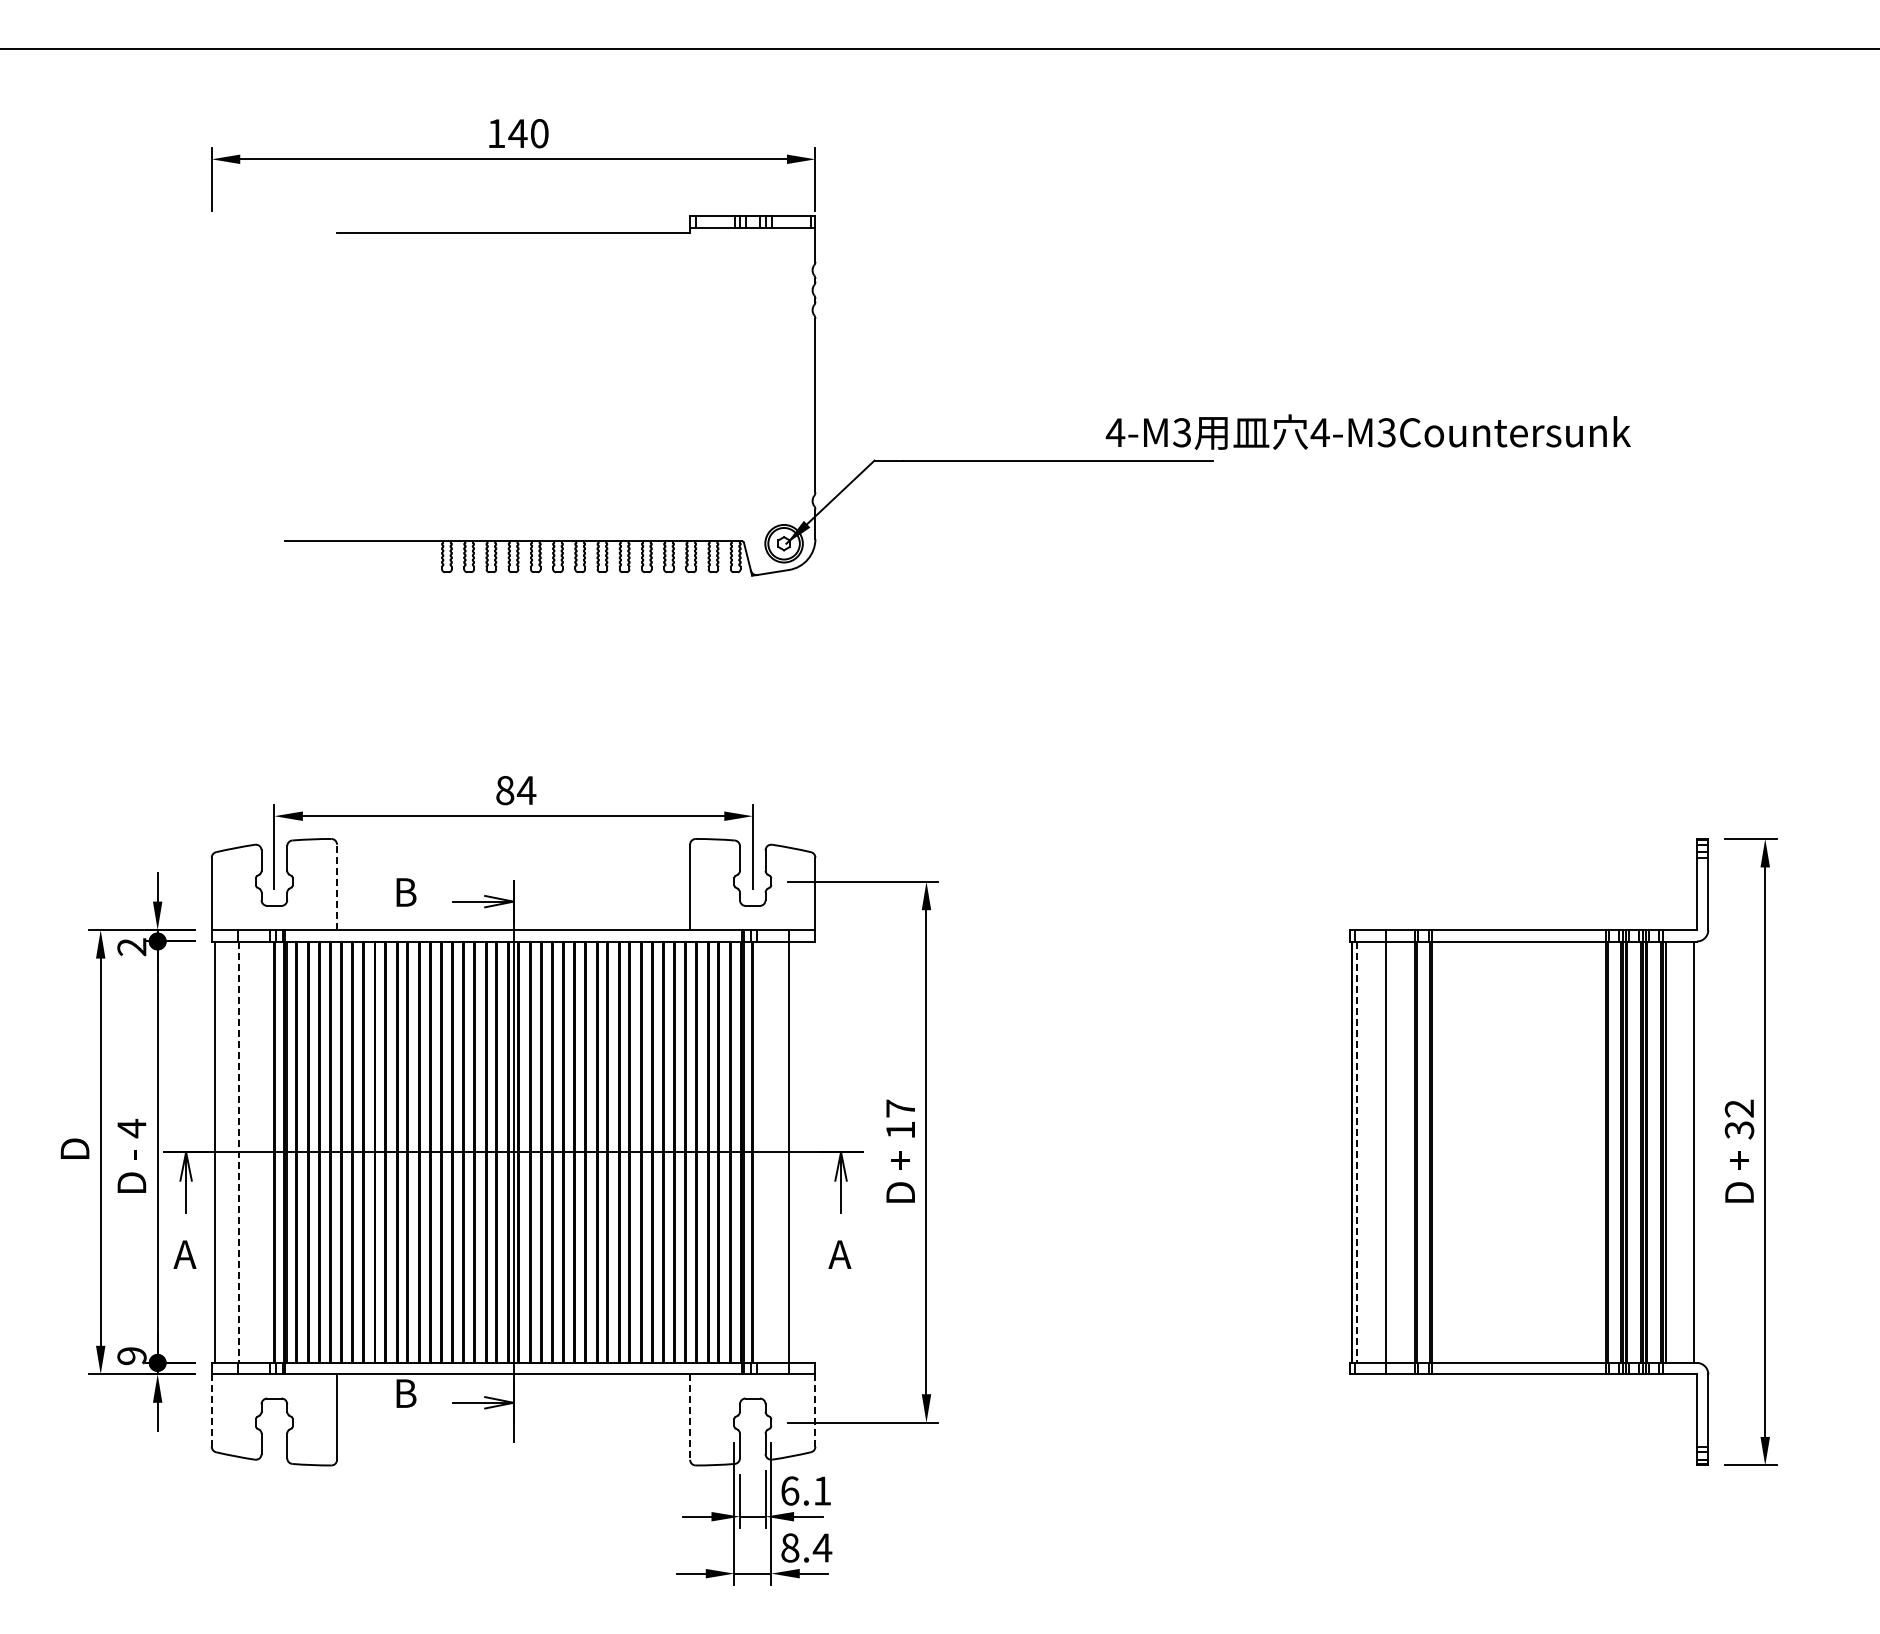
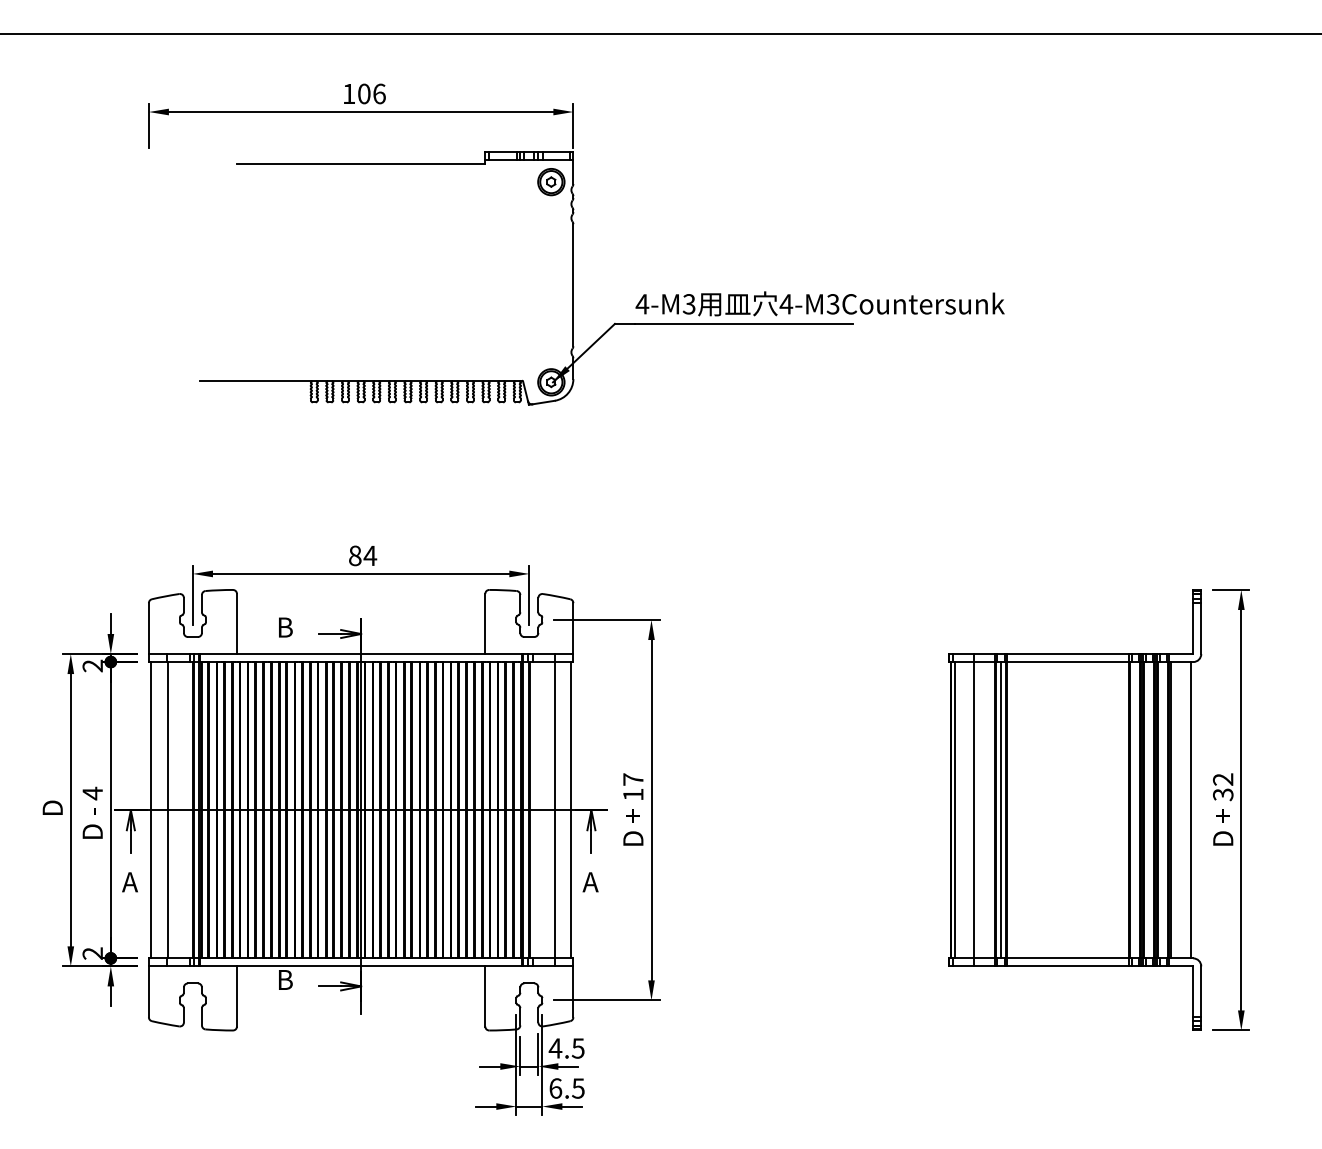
text: (528, 133) -> (371, 93), 140 -> 106
part: (783, 258) -> (550, 181), added
text: (1367, 431) -> (819, 303), moved
line: (337, 887) -> (237, 624), dashed -> solid
line: (812, 1151) -> (571, 809), added
line: (1423, 1151) -> (1000, 809), added
line: (238, 1152) -> (167, 810), dashed -> solid
line: (1357, 1152) -> (954, 810), dashed -> solid
text: (131, 1356) -> (92, 953), 9 -> 2
line: (211, 1411) -> (148, 992), dashed -> solid
line: (815, 1411) -> (573, 992), dashed -> solid
line: (690, 1417) -> (485, 996), dashed -> solid
text: (805, 1490) -> (566, 1048), 6.1 -> 4.5
text: (806, 1547) -> (567, 1088), 8.4 -> 6.5

